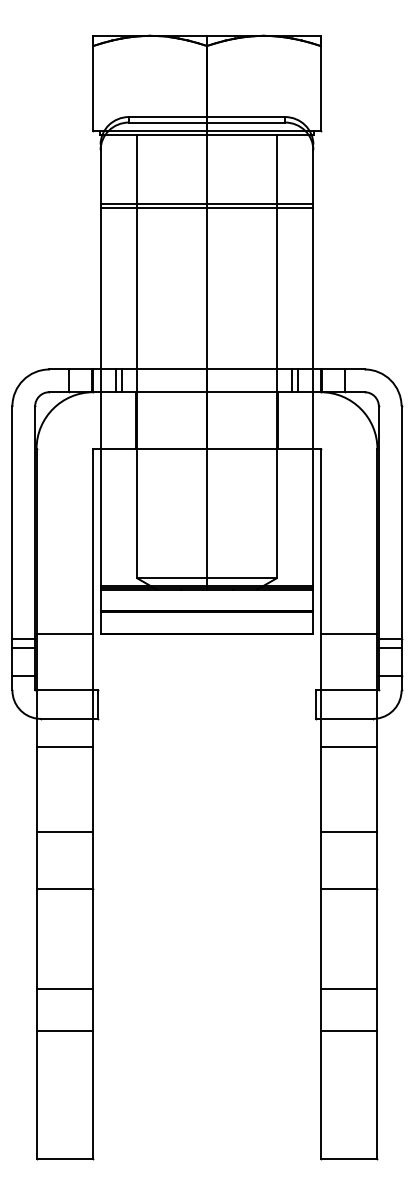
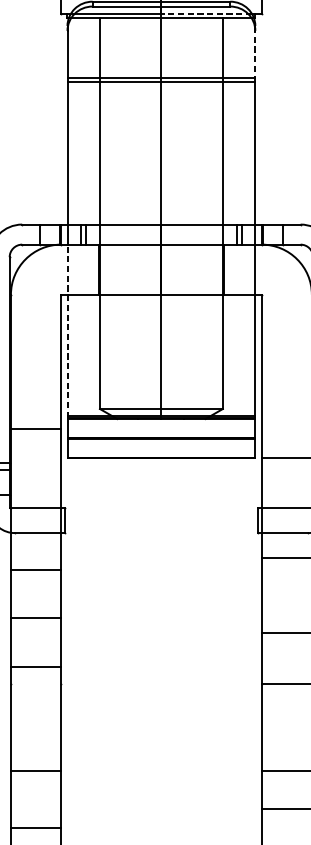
line: (257, 130) -> (206, 13), solid -> dashed
line: (313, 178) -> (255, 55), solid -> dashed
line: (100, 489) -> (67, 330), solid -> dashed
line: (64, 633) -> (35, 428), moved
line: (64, 747) -> (35, 570), moved
line: (64, 832) -> (35, 618), moved
line: (64, 889) -> (35, 666), moved
line: (64, 1031) -> (35, 828), moved

